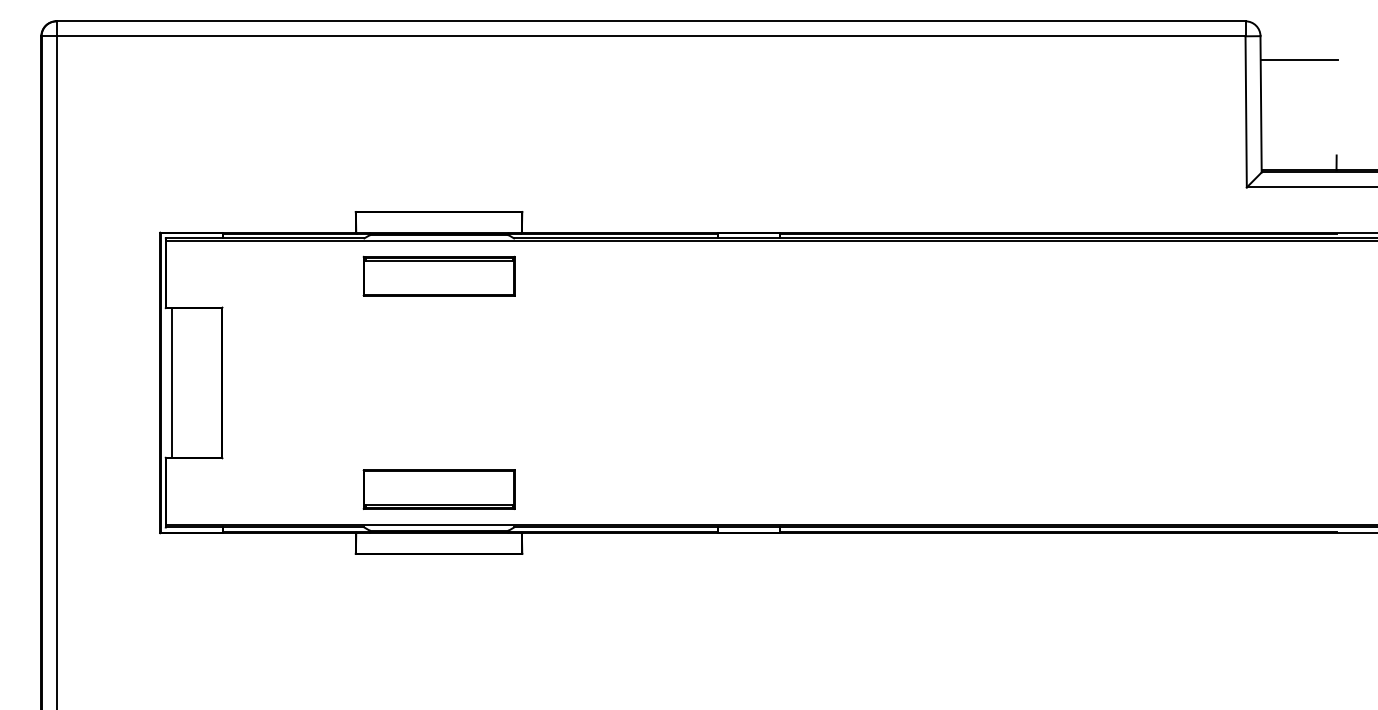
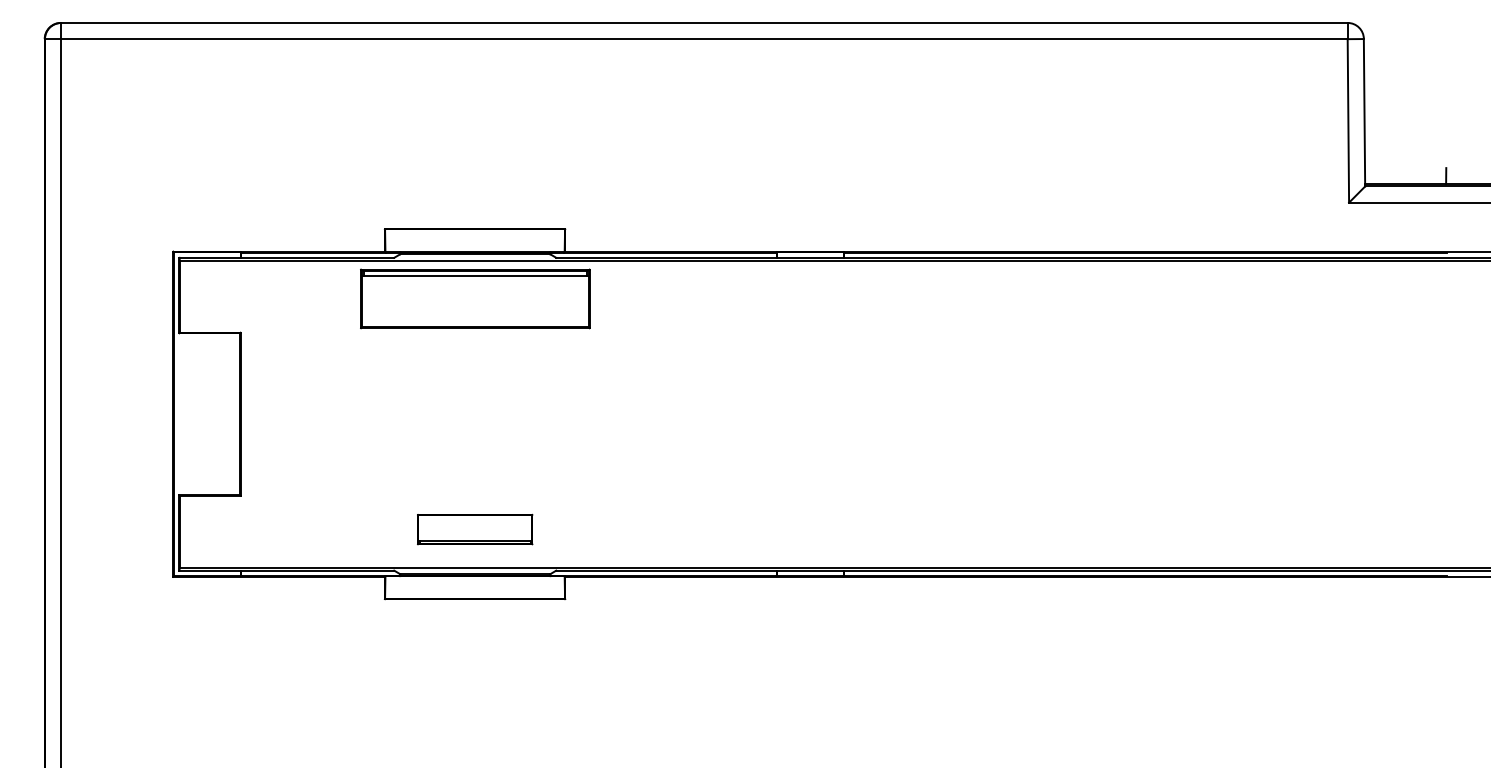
line: (1298, 60) -> (1405, 65), removed
part: (438, 275) -> (474, 298), size x1.4
line: (172, 383) -> (186, 414), removed
part: (438, 489) -> (474, 529), size x0.7

